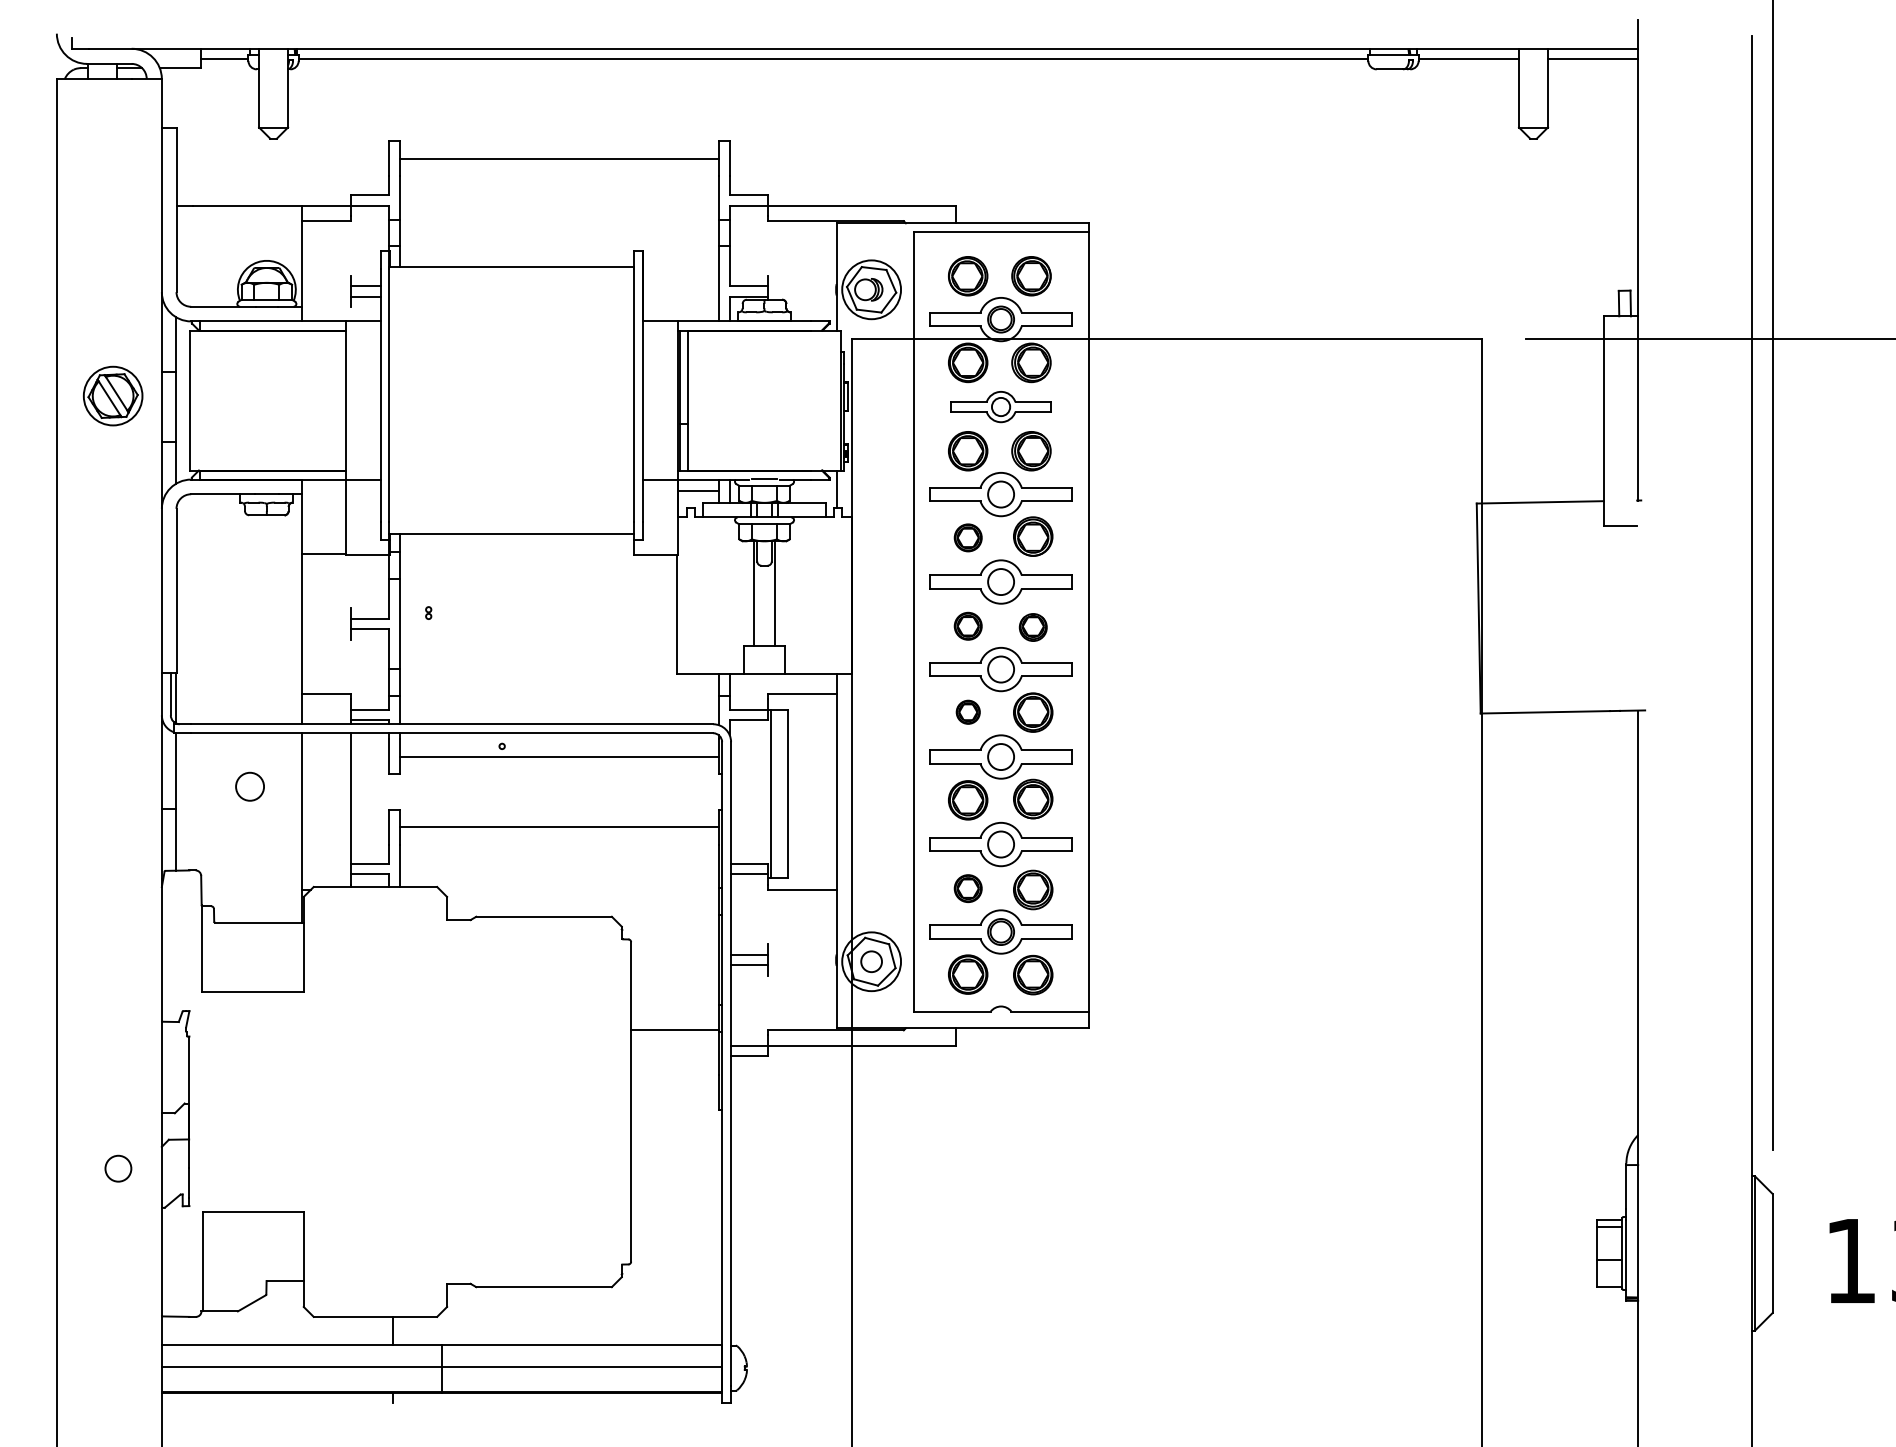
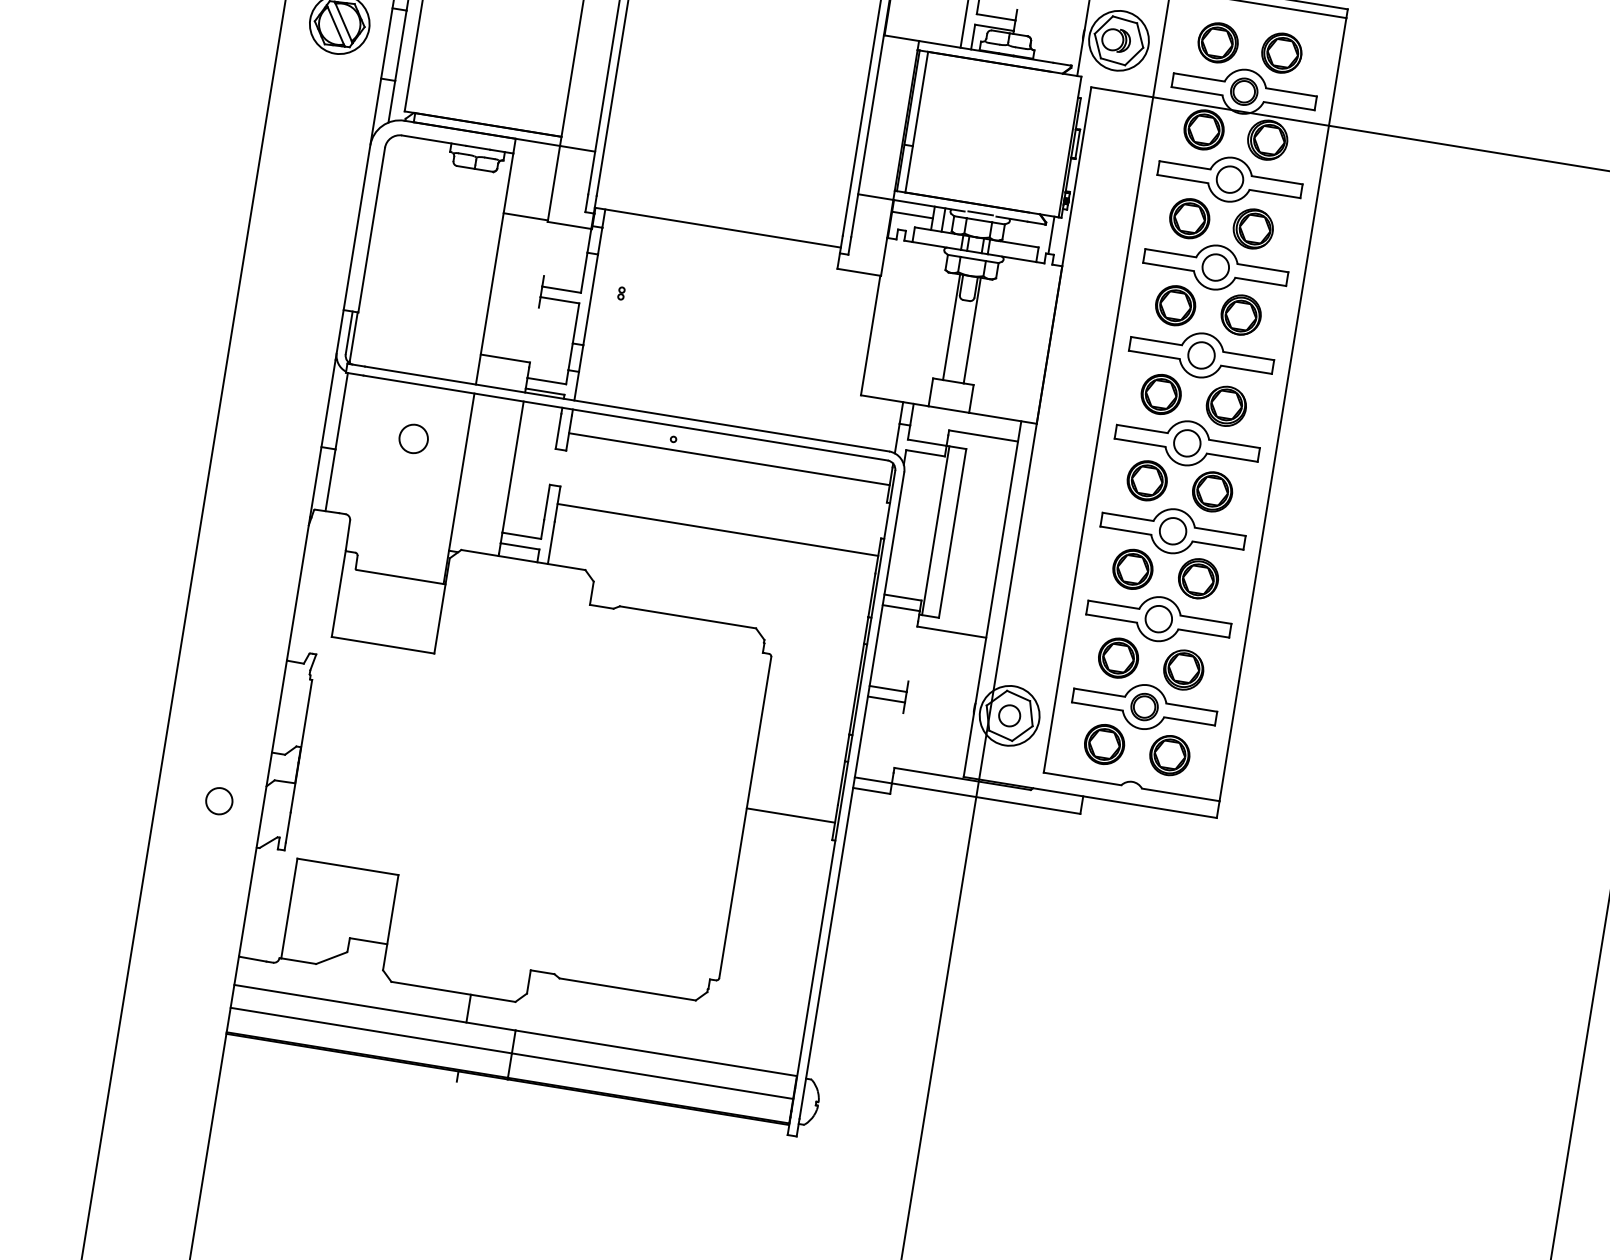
part: (1000, 406) -> (1229, 179), size x1.43
part: (968, 537) -> (1176, 305), size x1.43
part: (968, 626) -> (1161, 394), size x1.43
part: (1033, 627) -> (1226, 406), size x1.43
part: (968, 712) -> (1147, 481), size x1.67
part: (968, 888) -> (1118, 658), size x1.43
line: (675, 1029) -> (791, 815), moved

